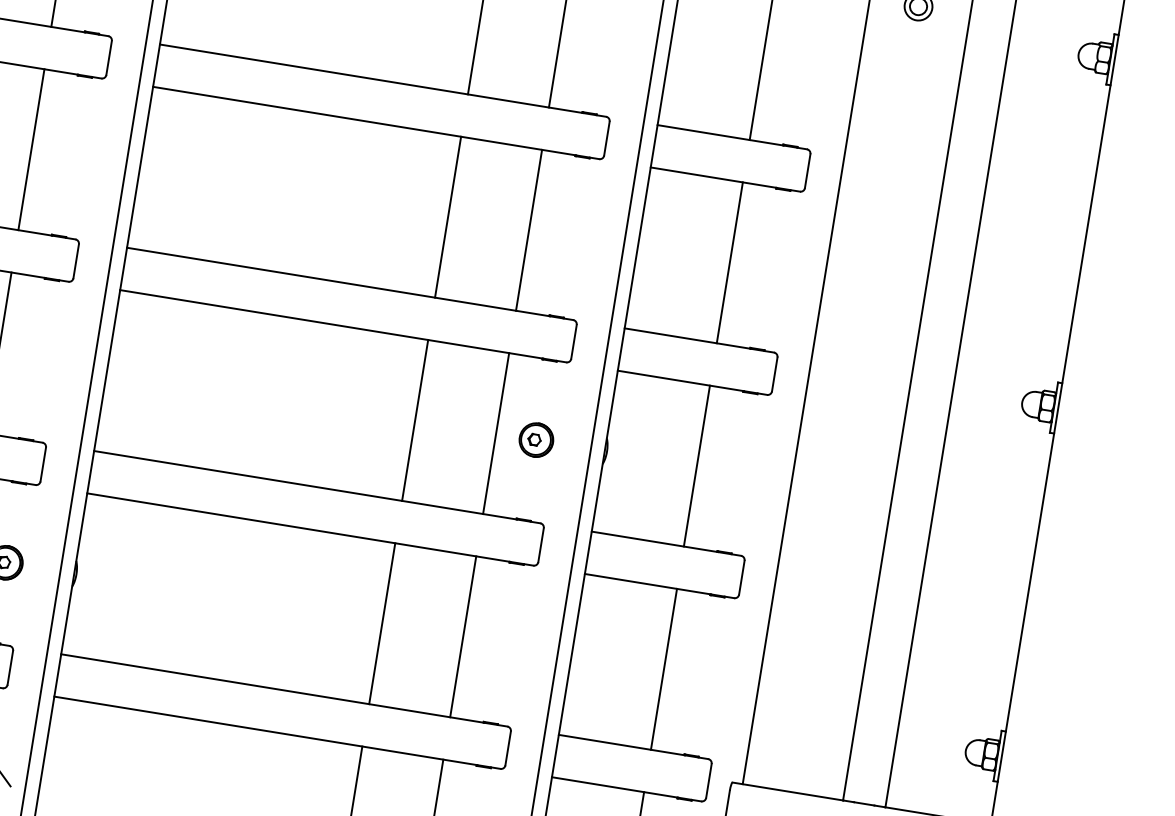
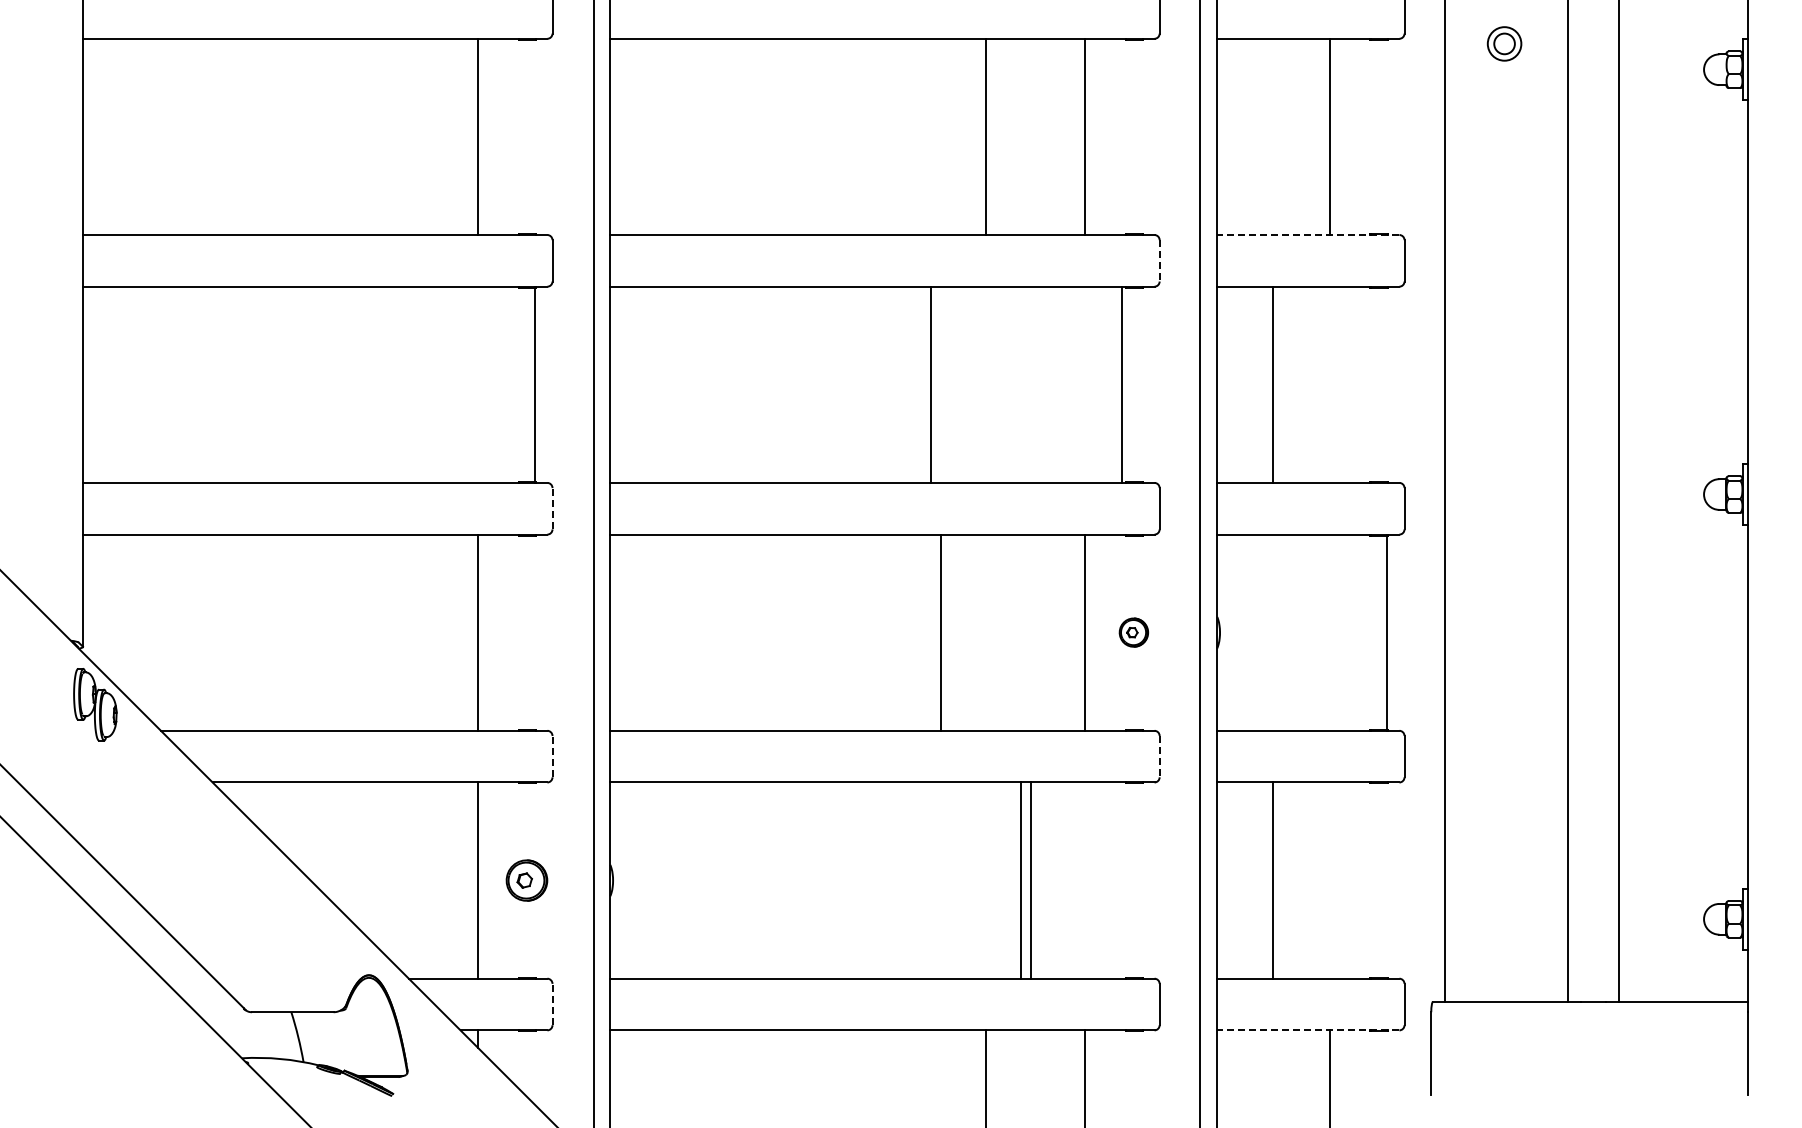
line: (731, 137) -> (1307, 235), solid -> dashed
line: (606, 138) -> (1159, 260), solid -> dashed
line: (31, 149) -> (534, 384), moved
line: (448, 217) -> (931, 384), moved
line: (528, 230) -> (1121, 384), moved
line: (76, 261) -> (552, 508), solid -> dashed
line: (729, 262) -> (1272, 384), moved
line: (415, 420) -> (941, 632), moved
part: (536, 439) -> (1133, 632), size x0.7
line: (43, 464) -> (552, 756), solid -> dashed
line: (696, 465) -> (1386, 632), moved
line: (540, 545) -> (1159, 756), solid -> dashed
line: (382, 623) -> (1021, 880), moved
line: (463, 636) -> (1030, 880), moved
line: (10, 667) -> (552, 1004), solid -> dashed
line: (663, 669) -> (1272, 880), moved
line: (625, 789) -> (1307, 1030), solid -> dashed

